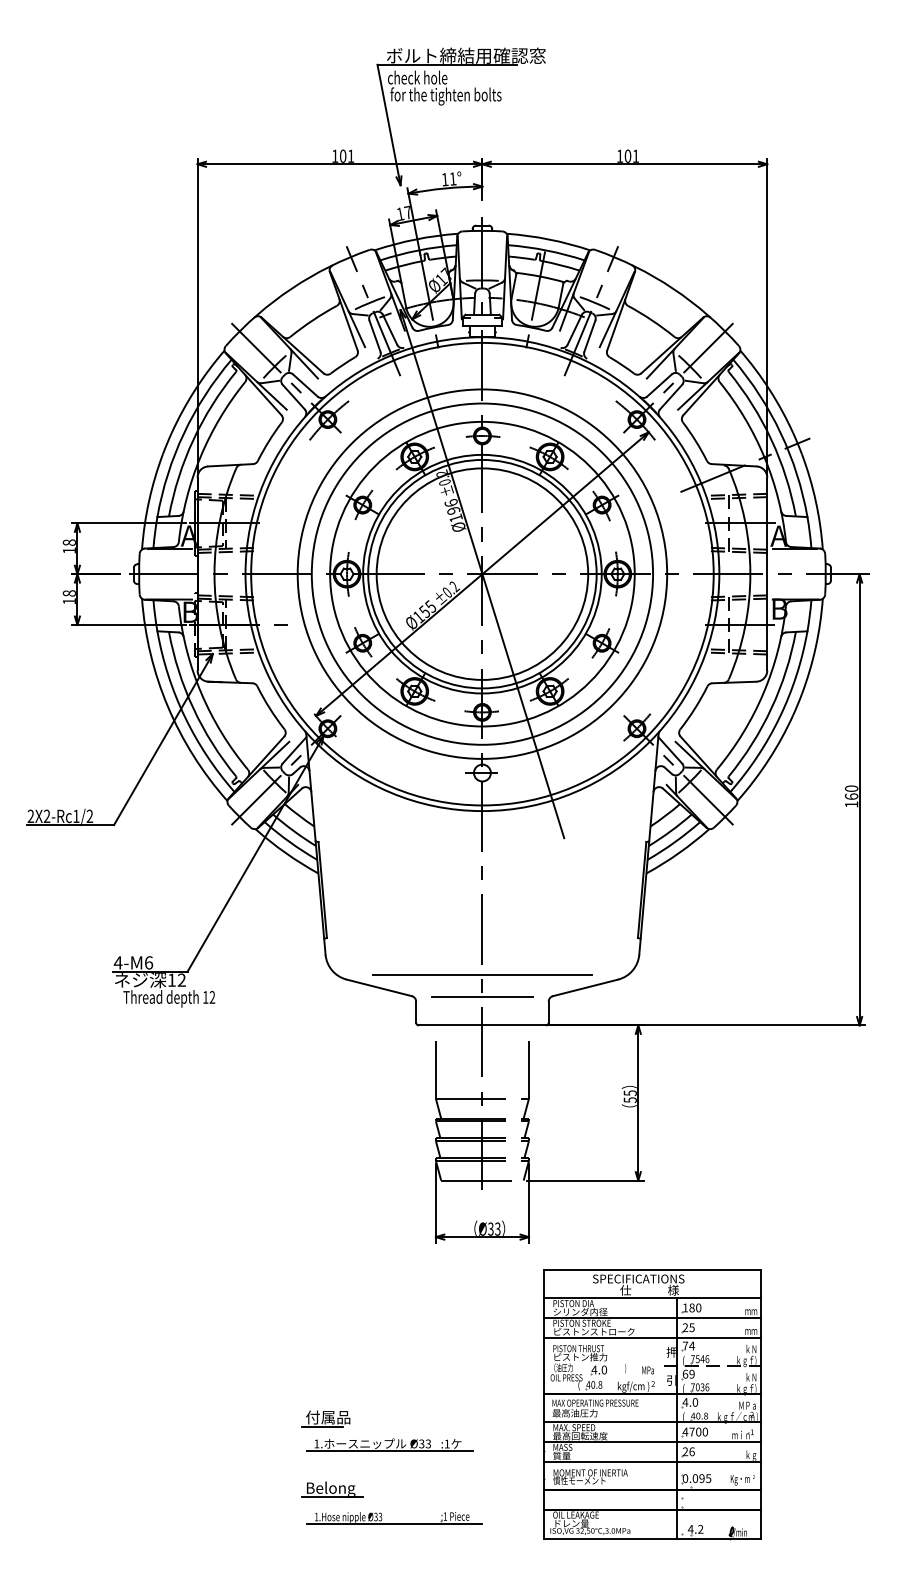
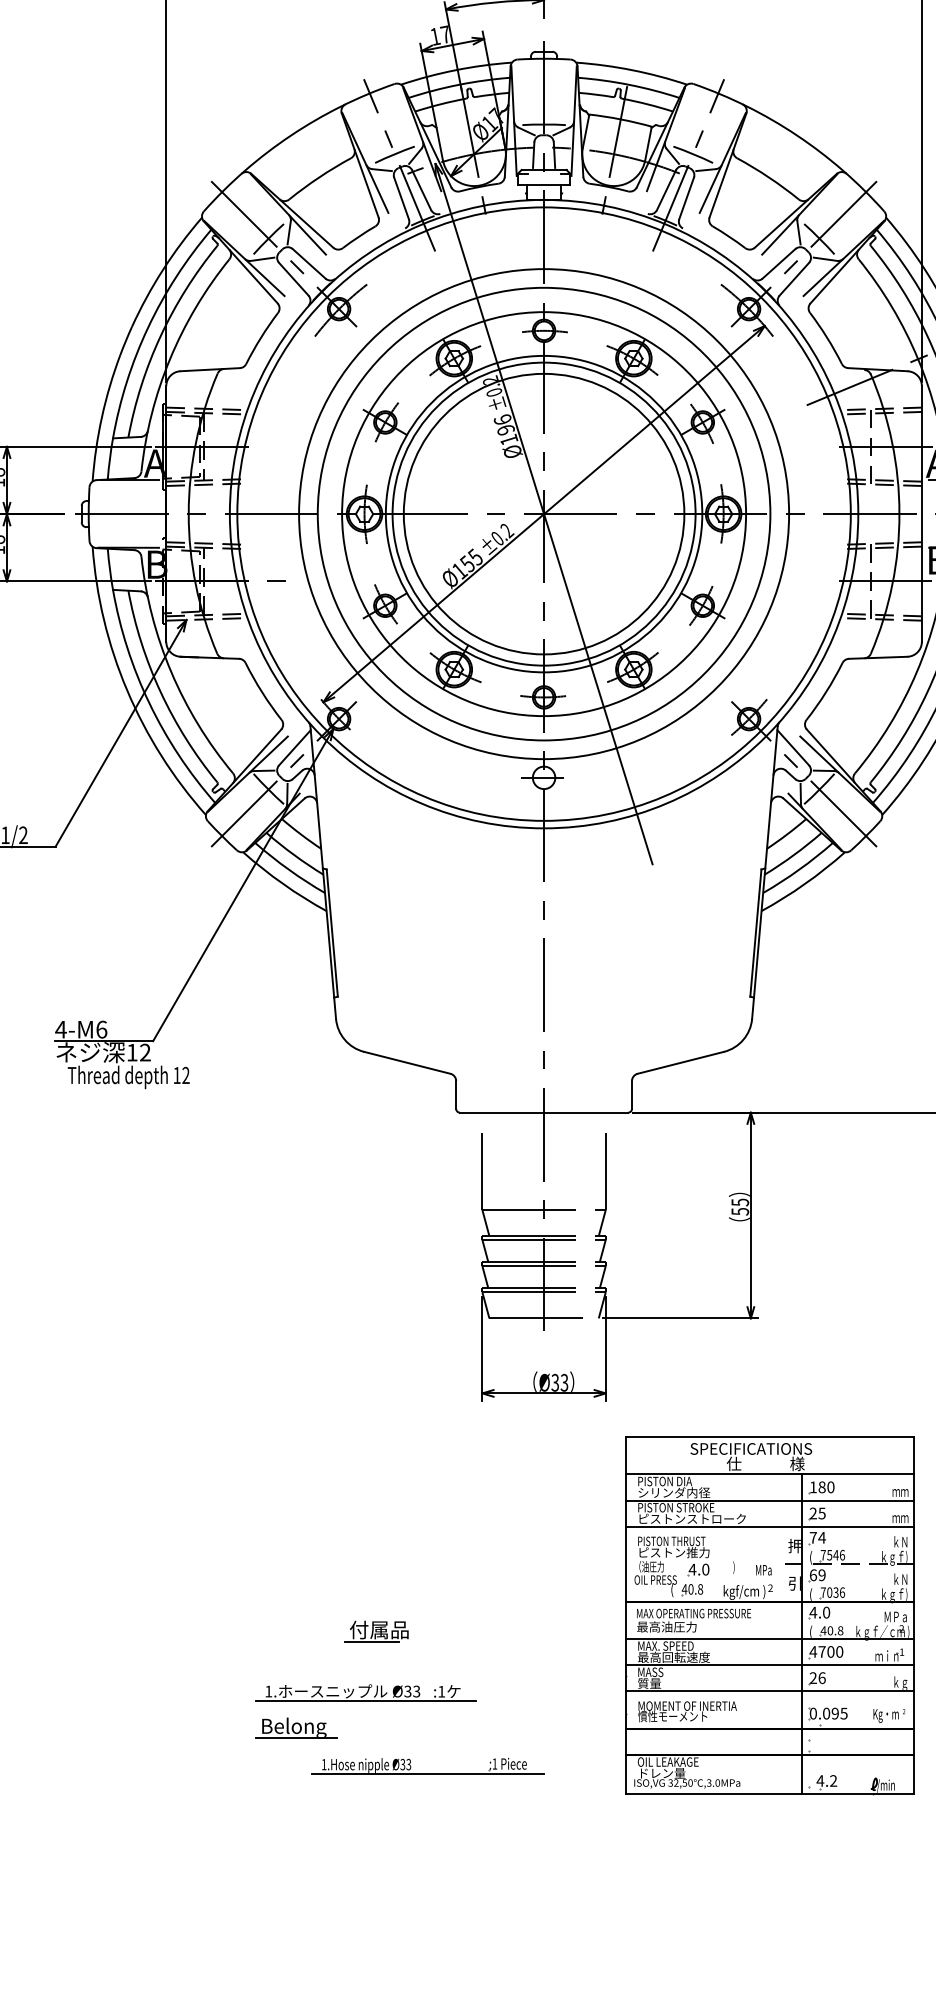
line: (482, 974) -> (544, 1045), removed
line: (482, 997) -> (544, 1075), removed
part: (325, 1418) -> (375, 1631), moved
part: (389, 1444) -> (365, 1692), moved
part: (332, 1489) -> (296, 1728), moved

